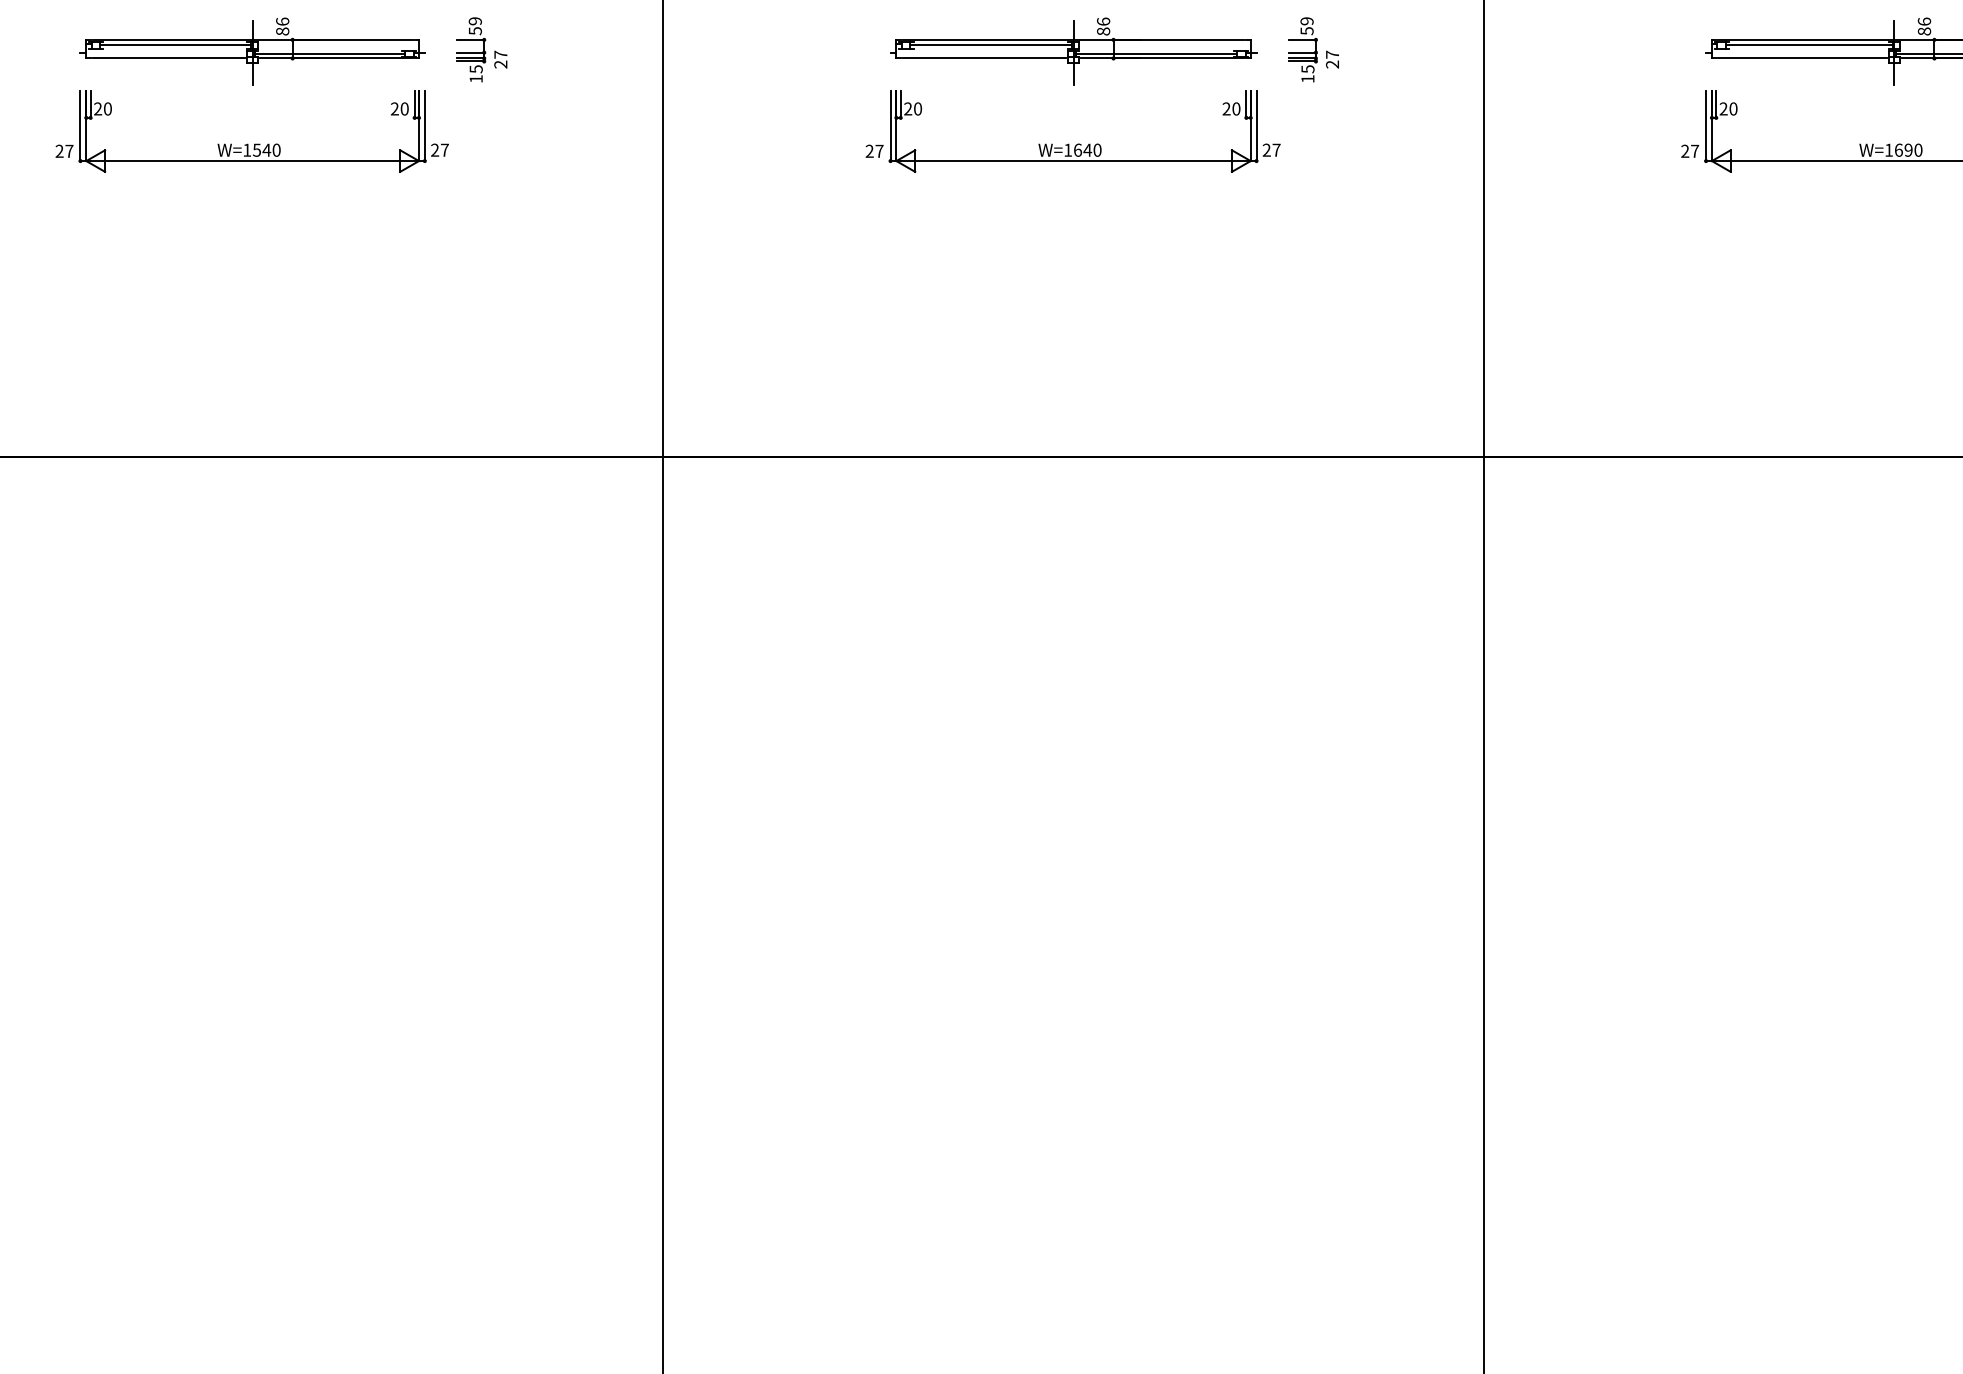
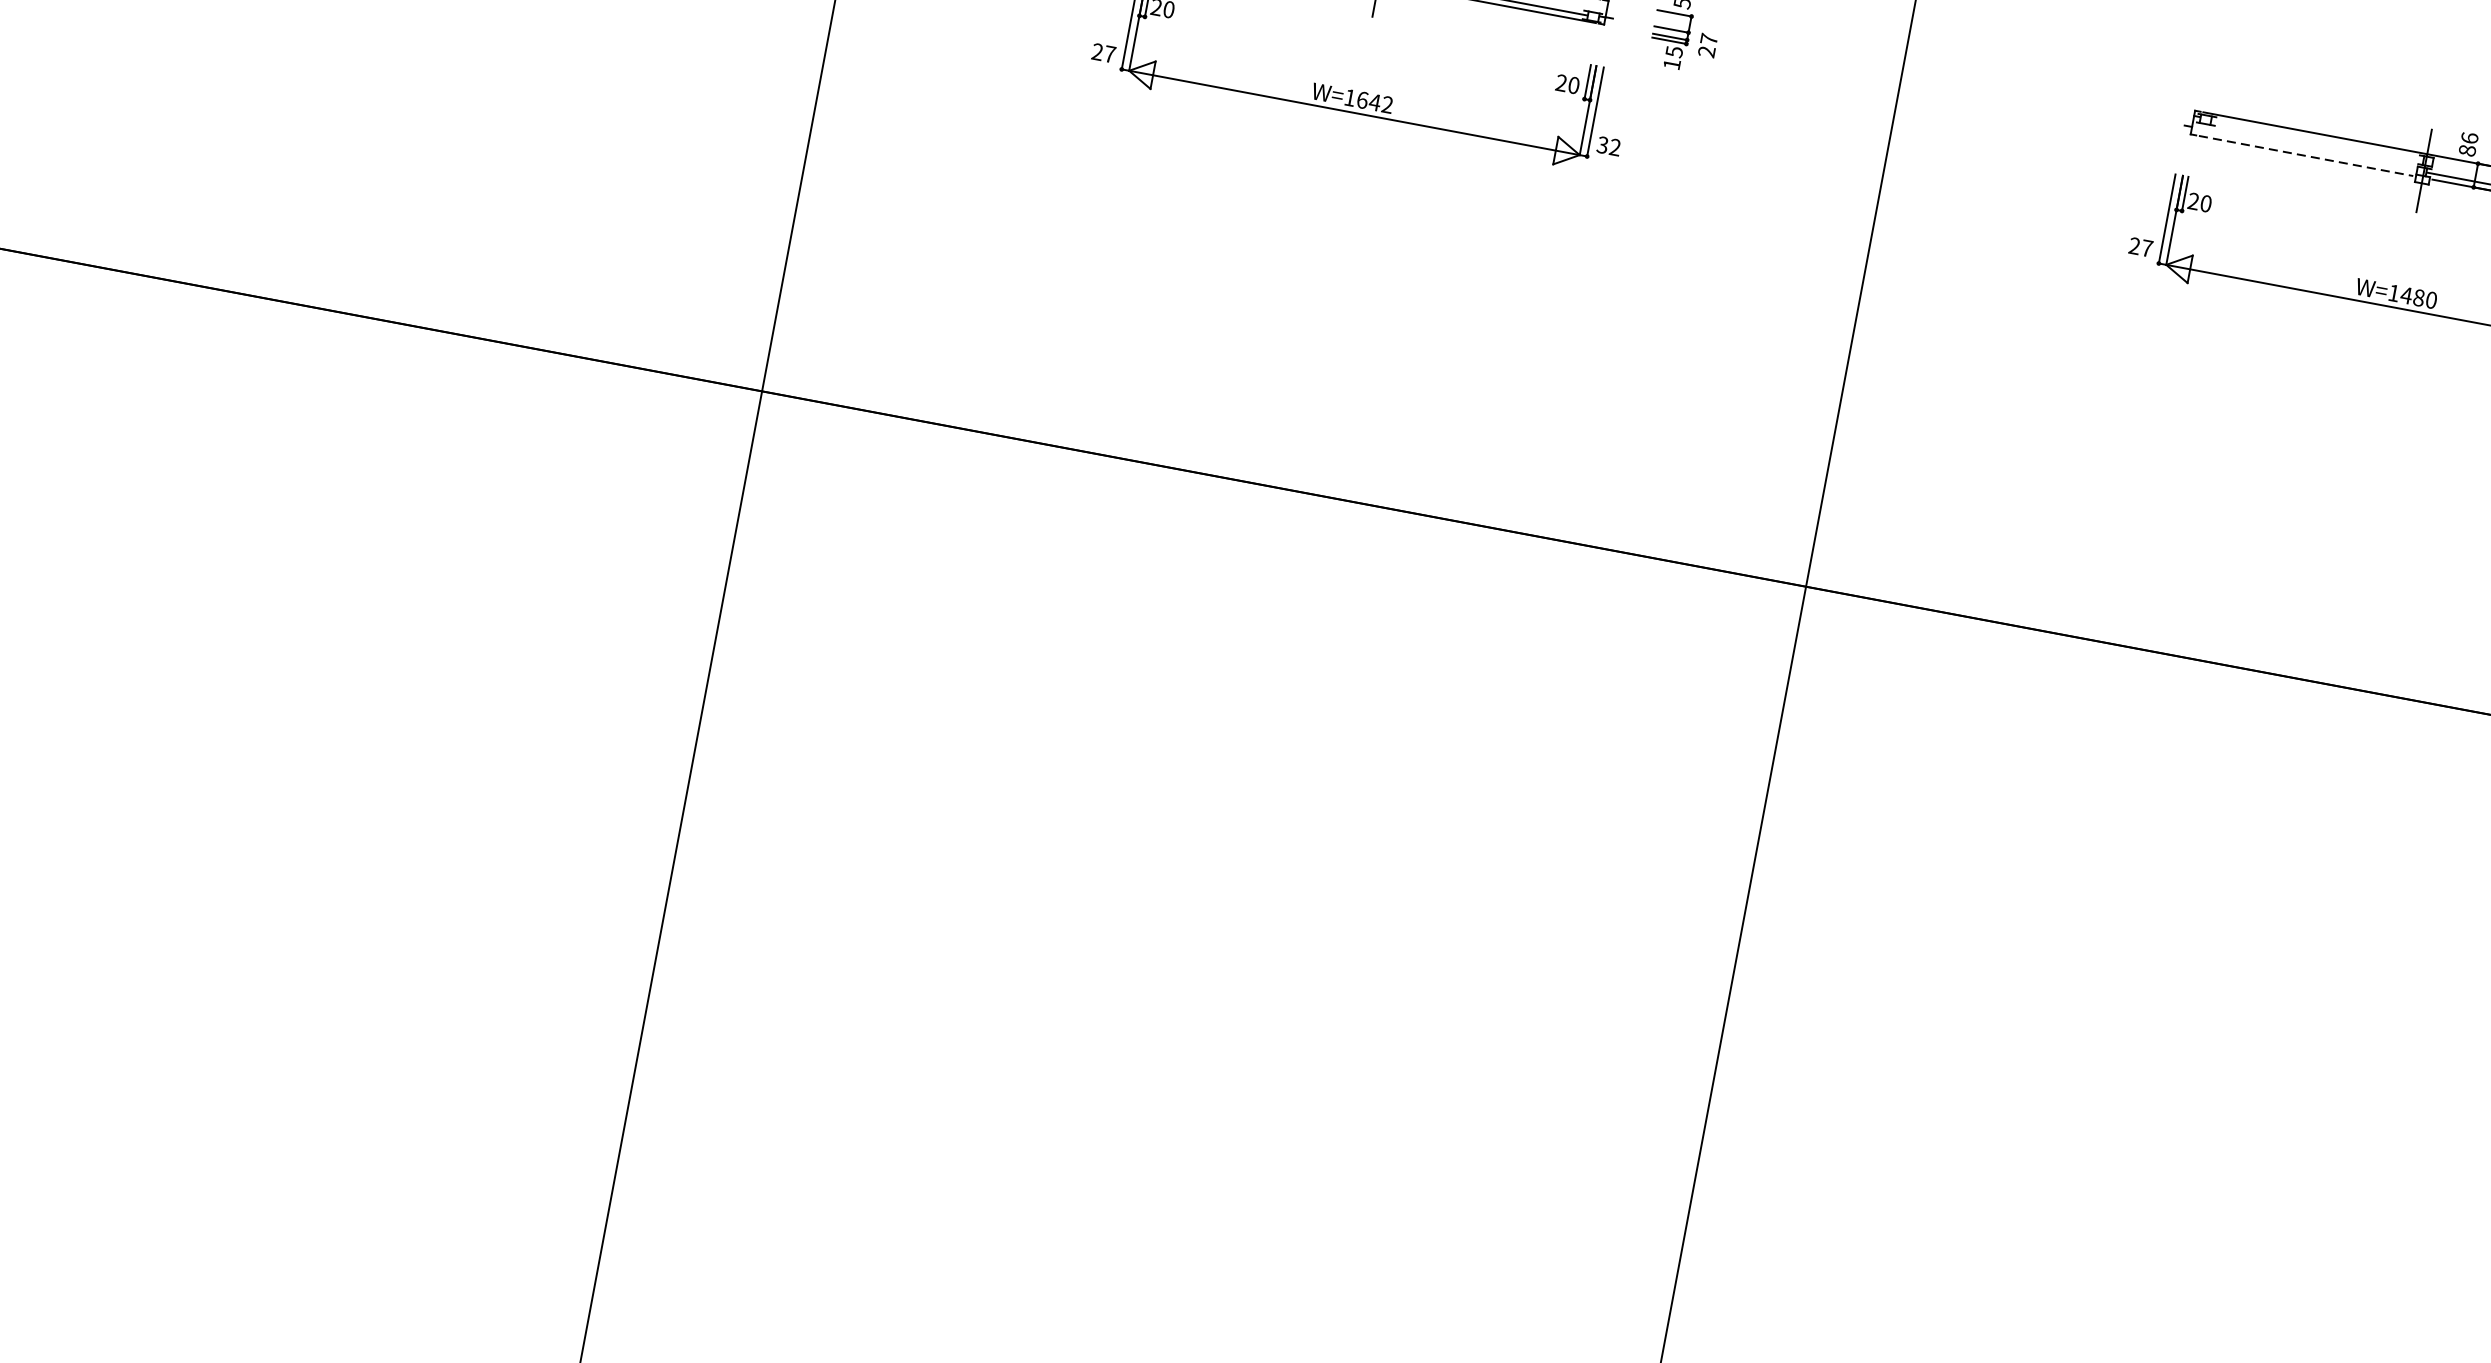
line: (1808, 45) -> (2316, 140), removed
line: (1803, 58) -> (2307, 156), solid -> dashed
text: (1097, 149) -> (1387, 103), W=1640 -> W=1642
text: (1271, 149) -> (1608, 145), 27 -> 32
text: (1903, 149) -> (2412, 295), W=1690 -> W=1480

